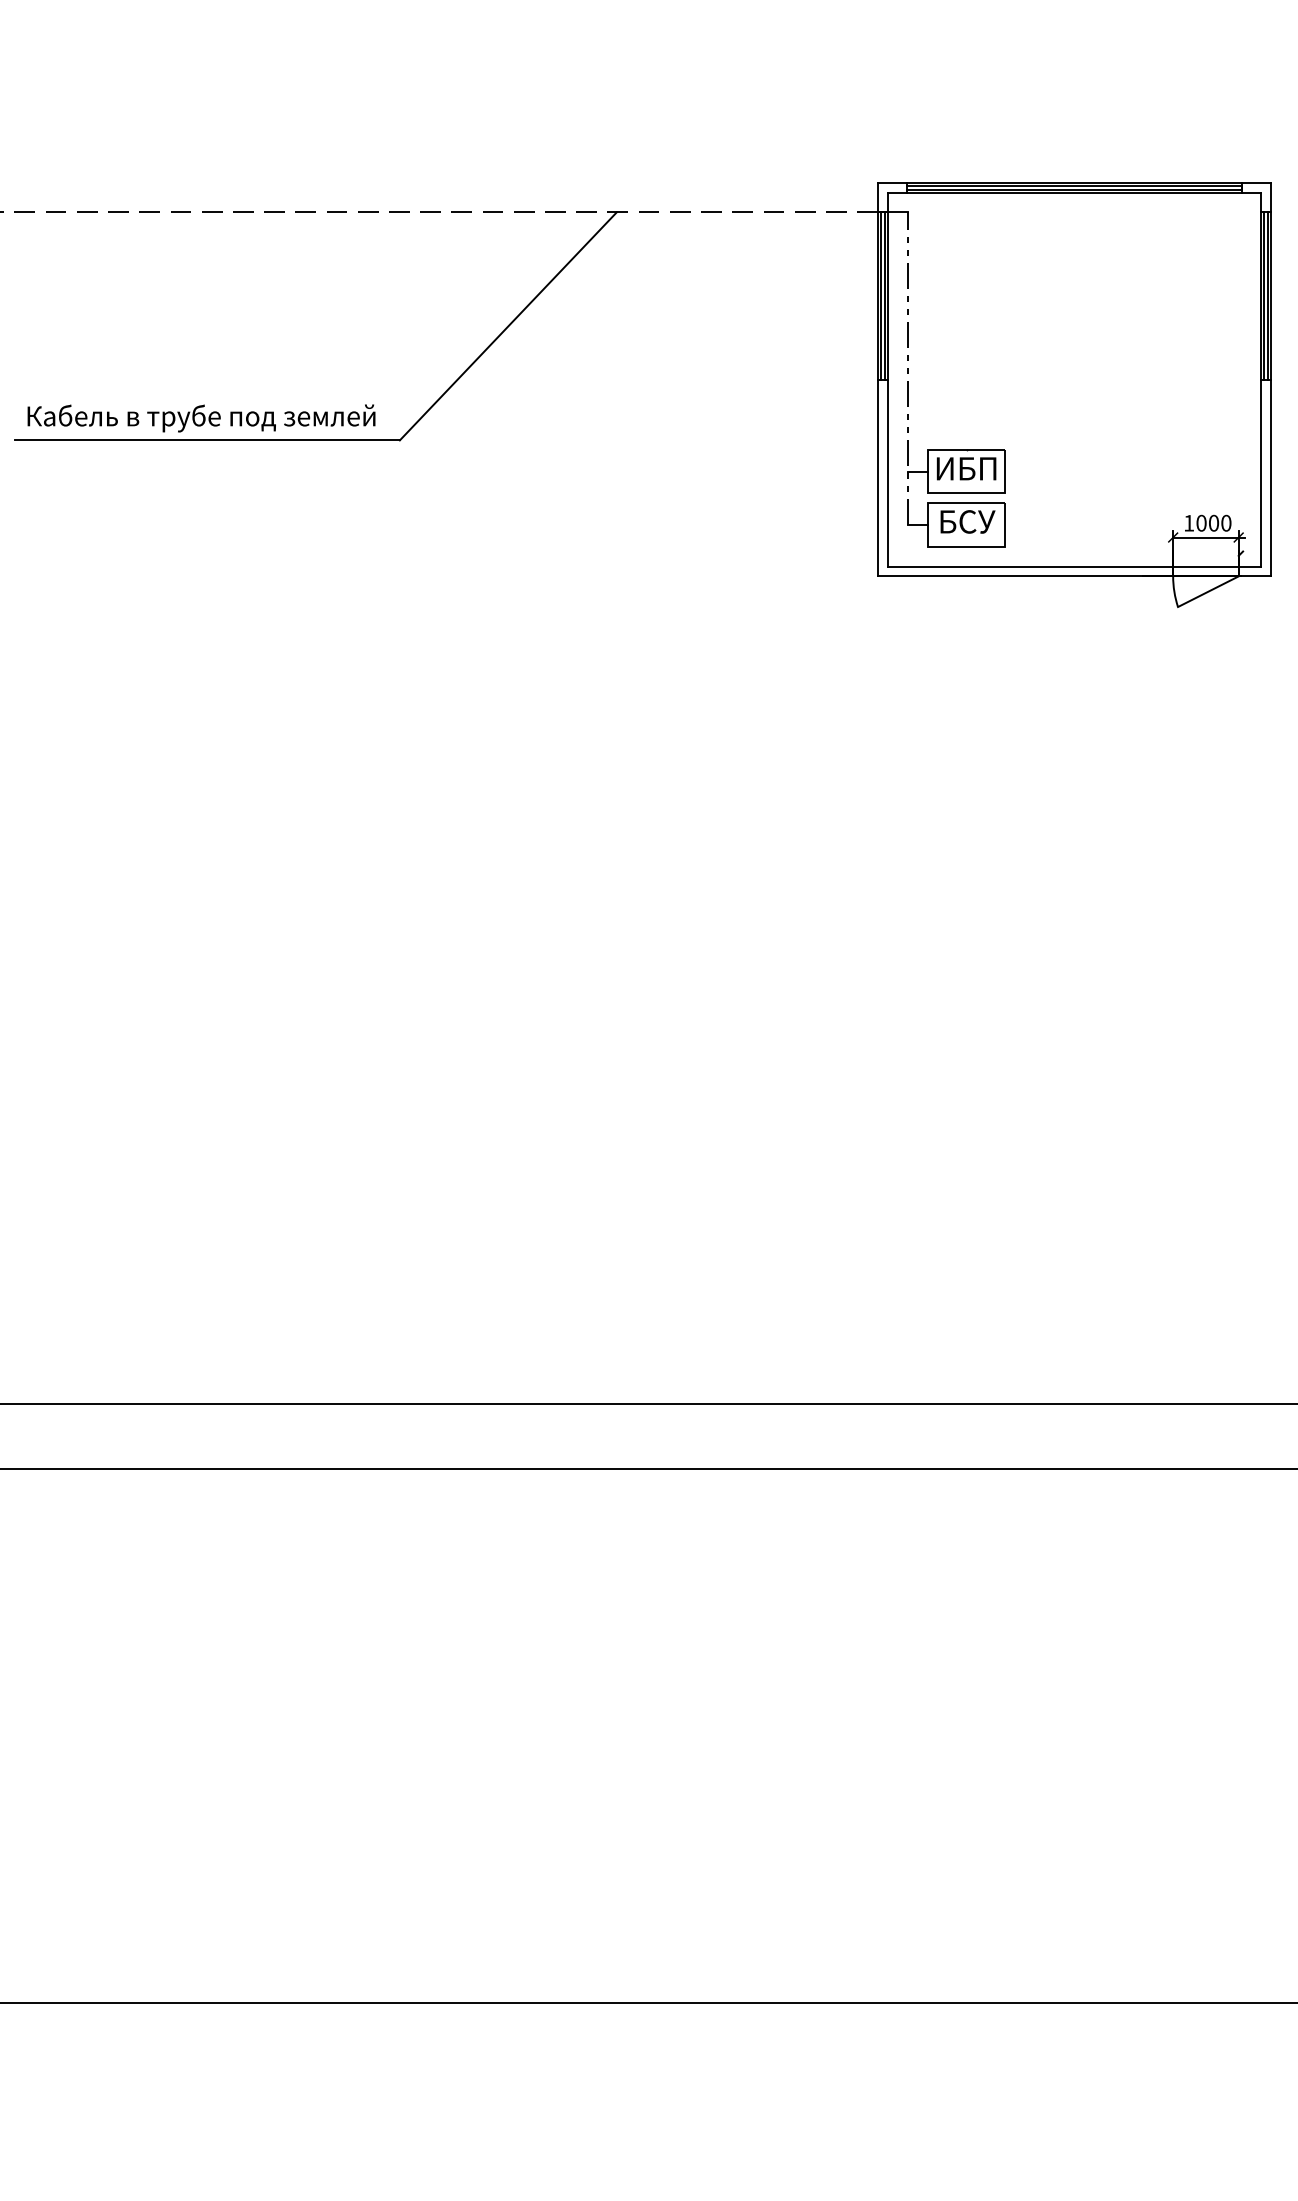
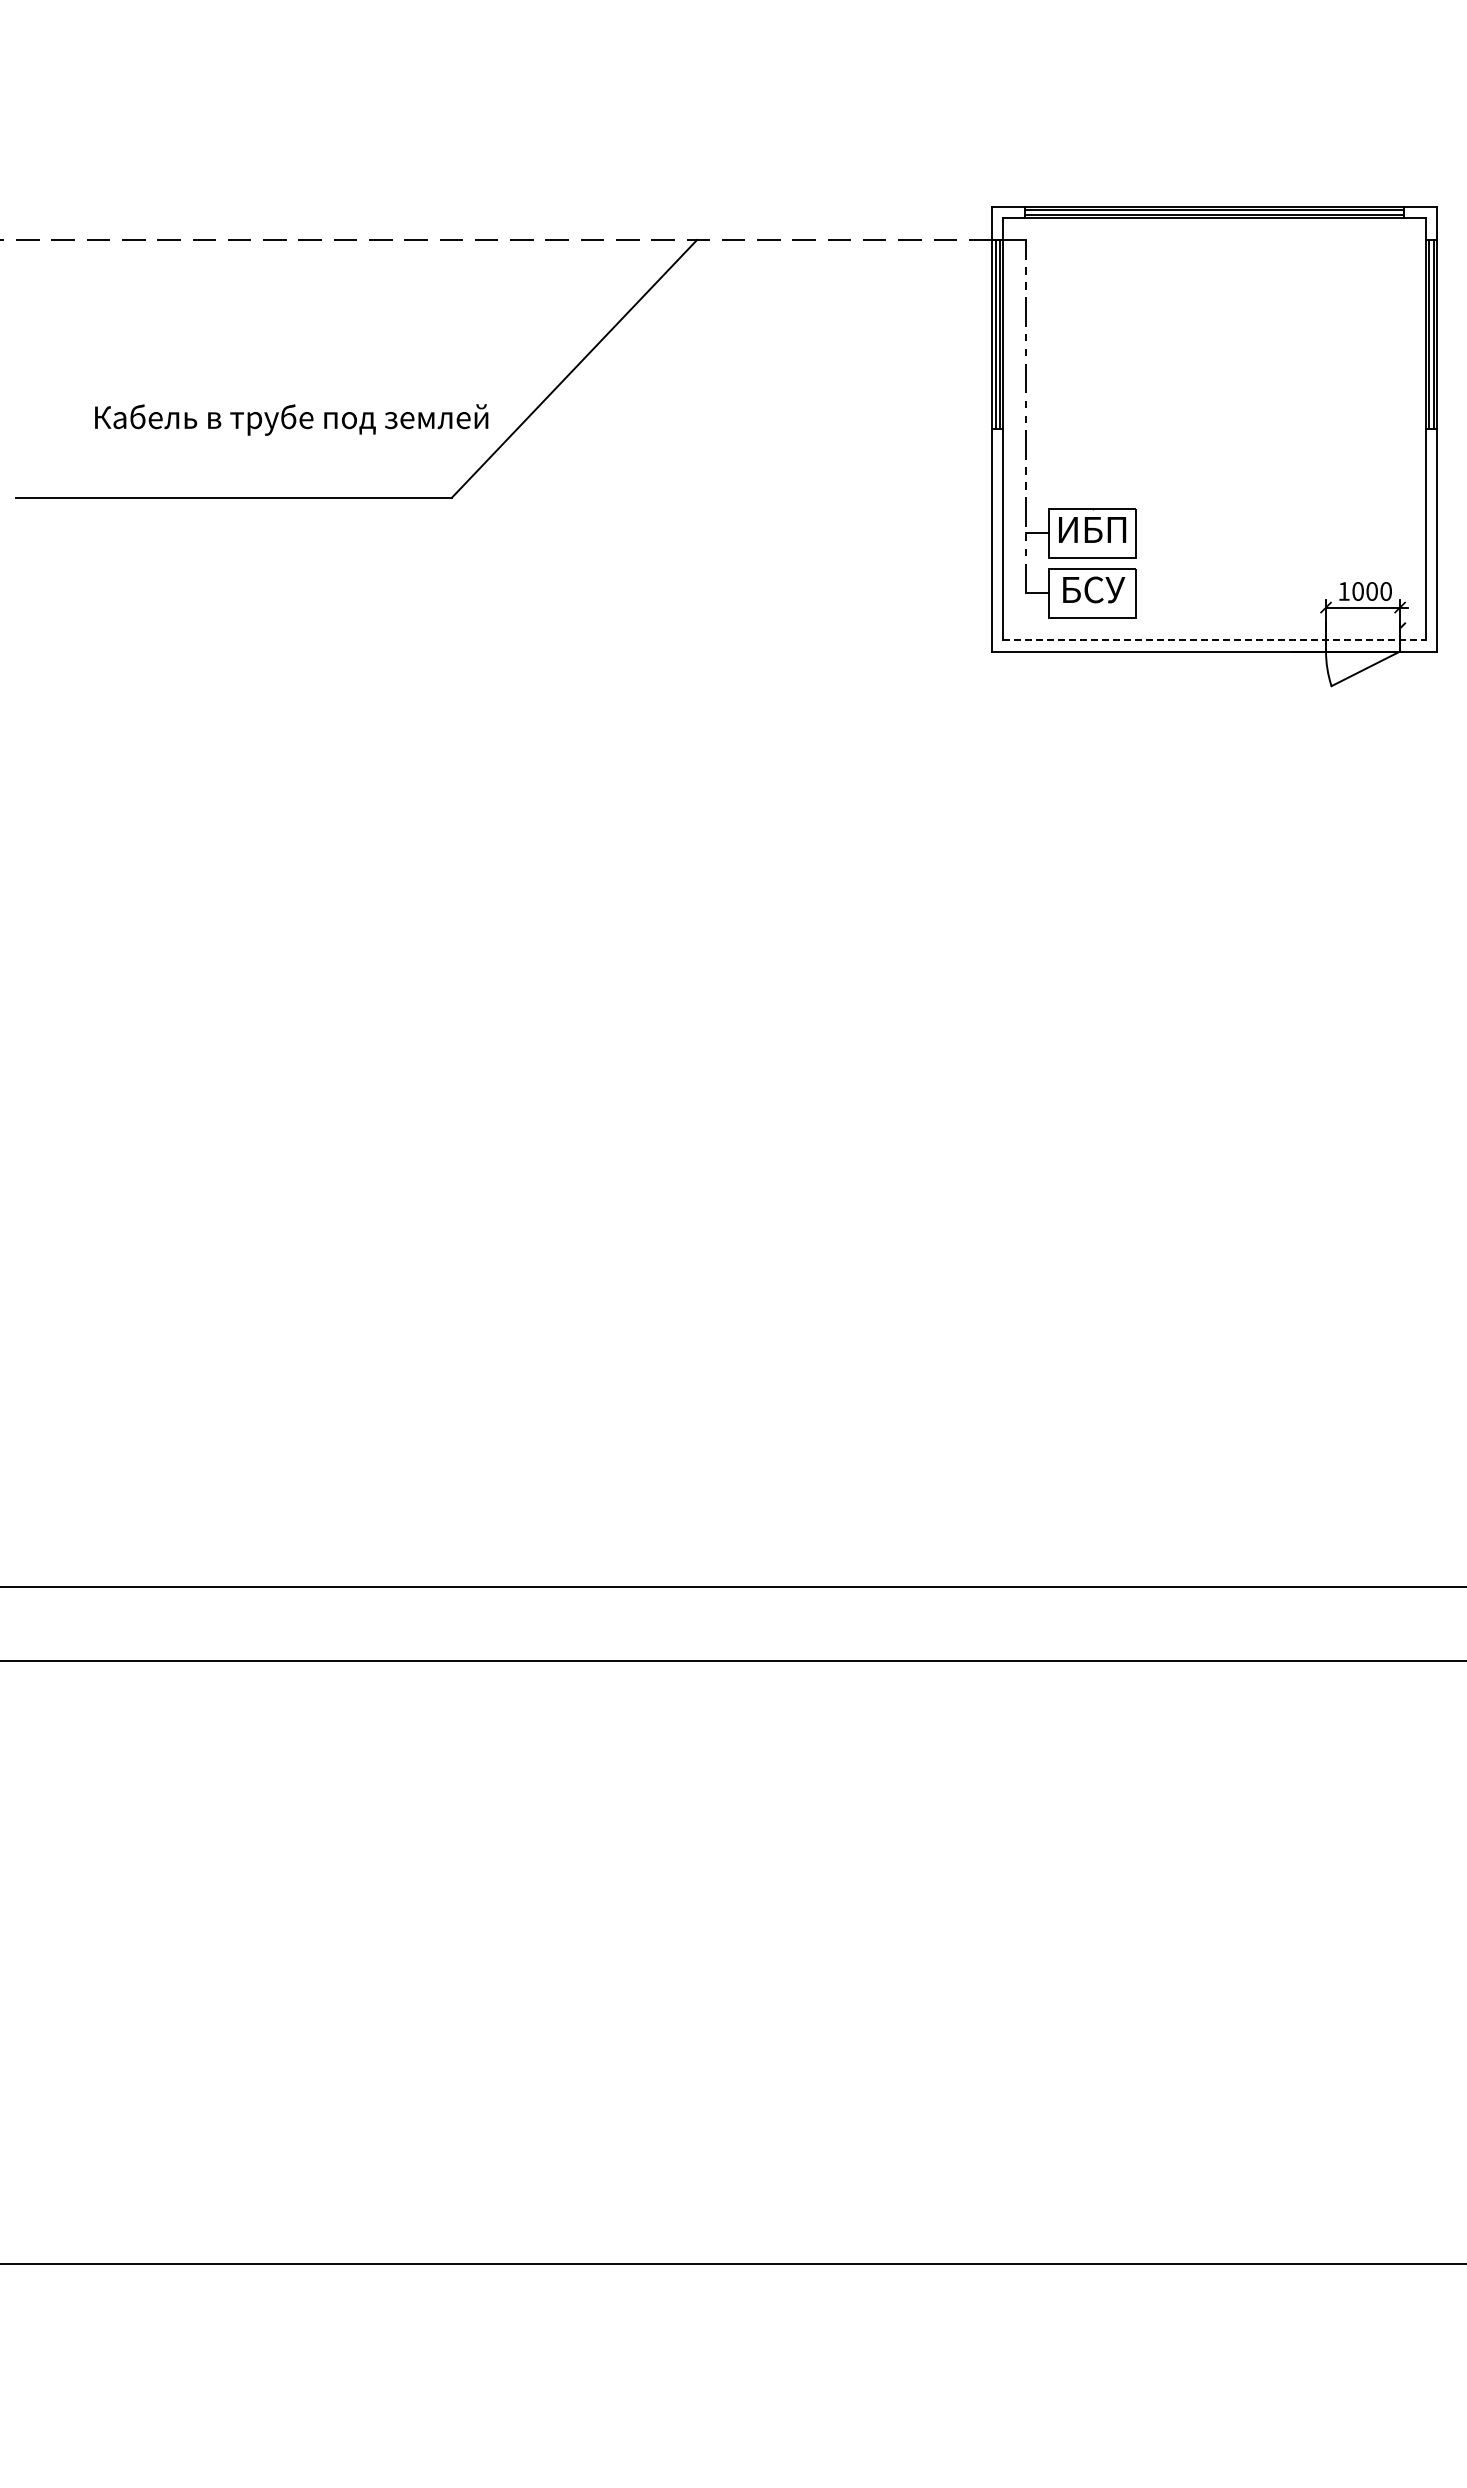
text: (201, 418) -> (291, 419), moved
line: (1075, 566) -> (1215, 640), solid -> dashed

